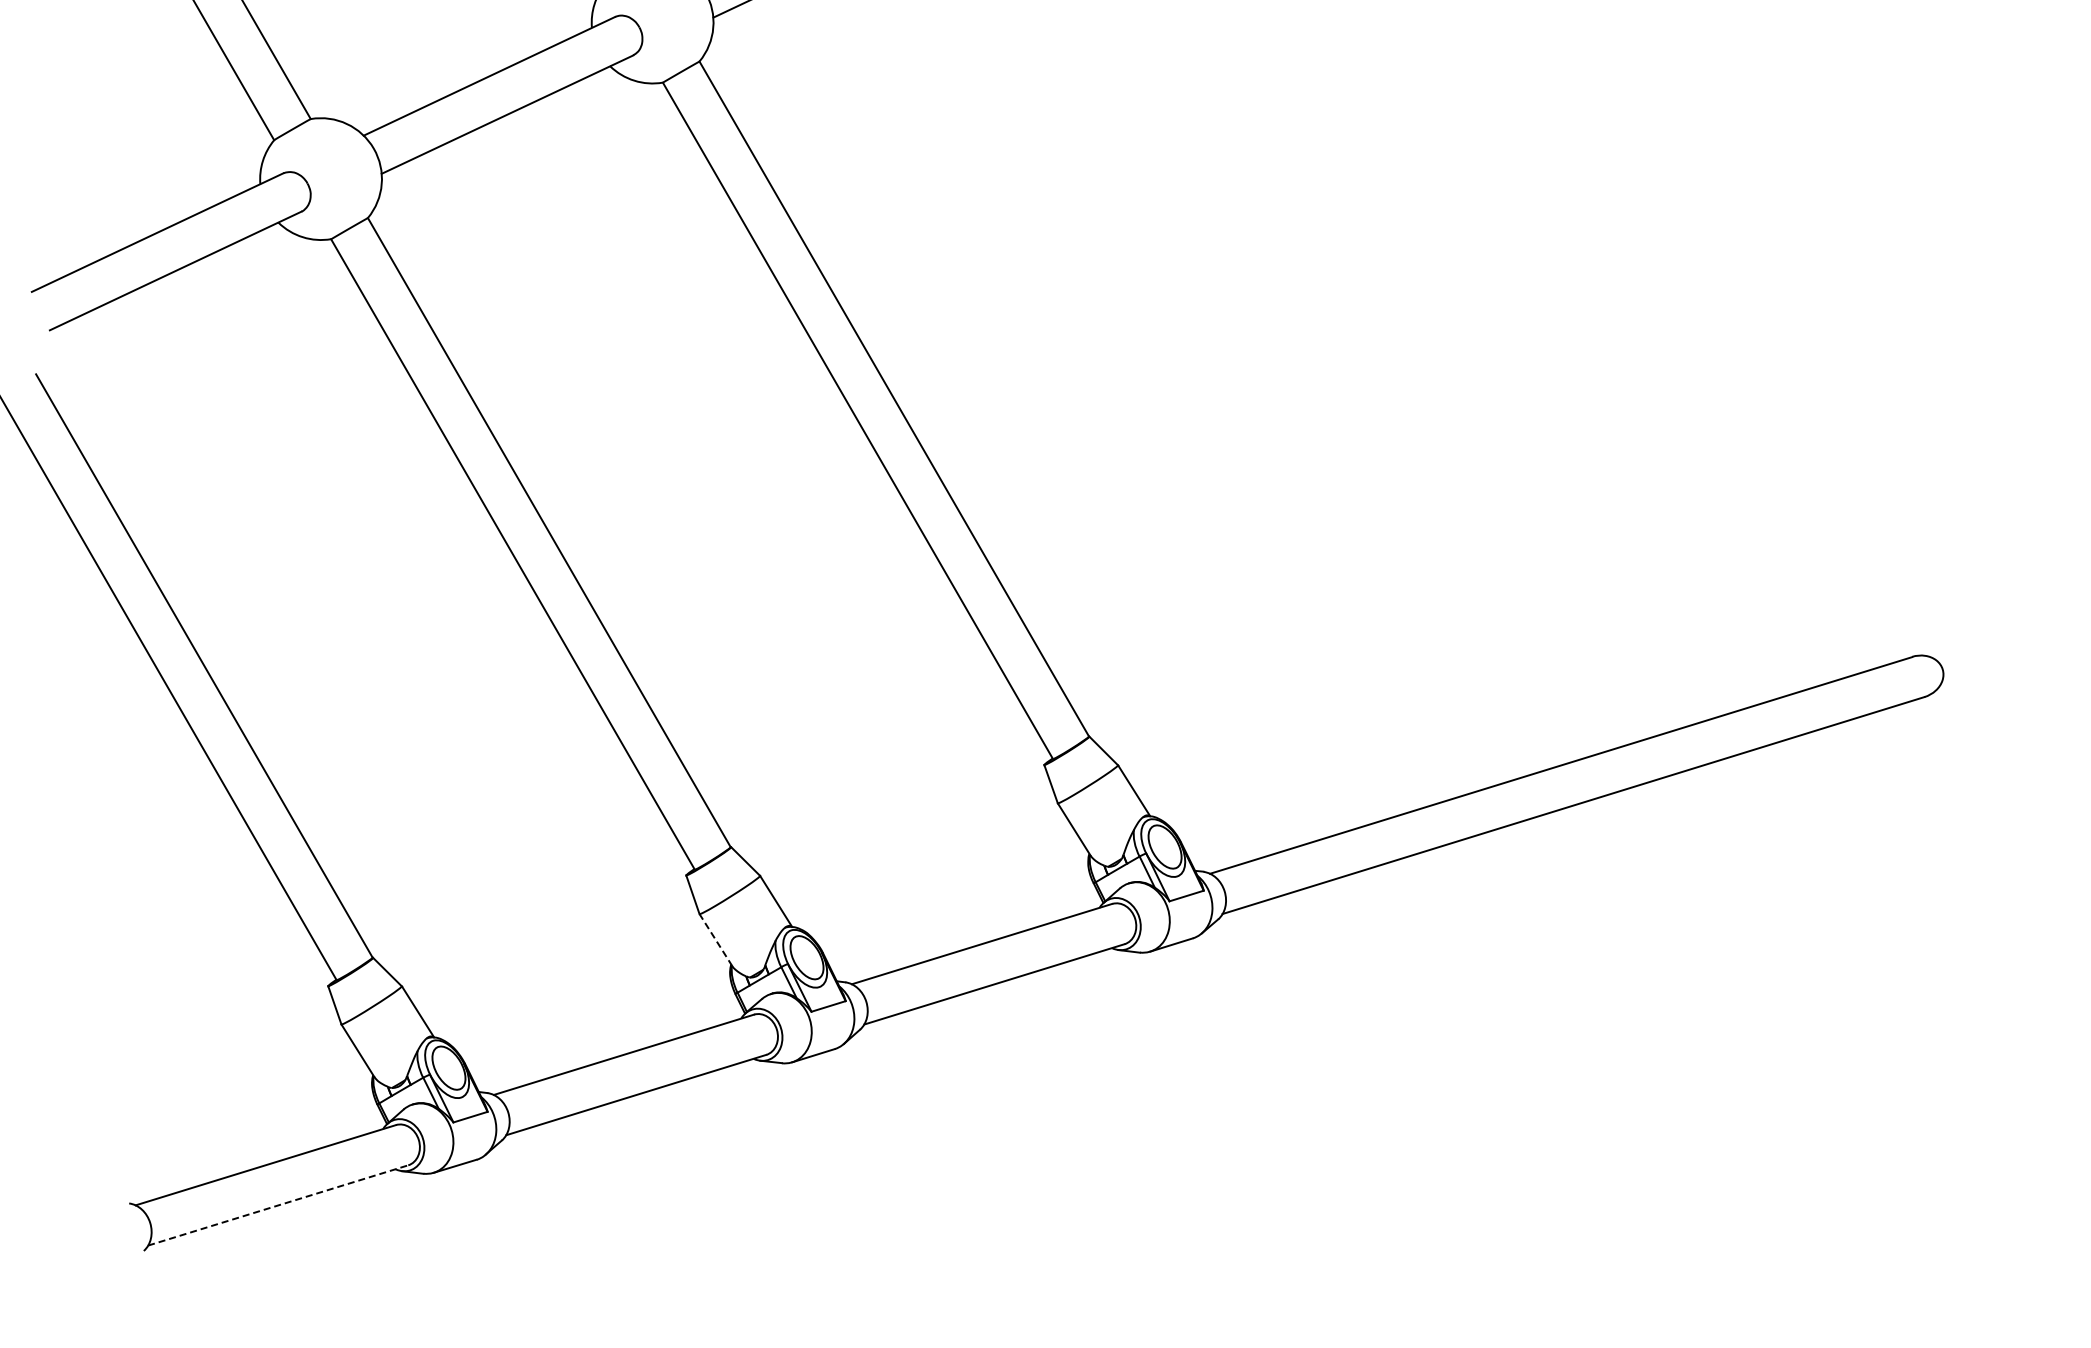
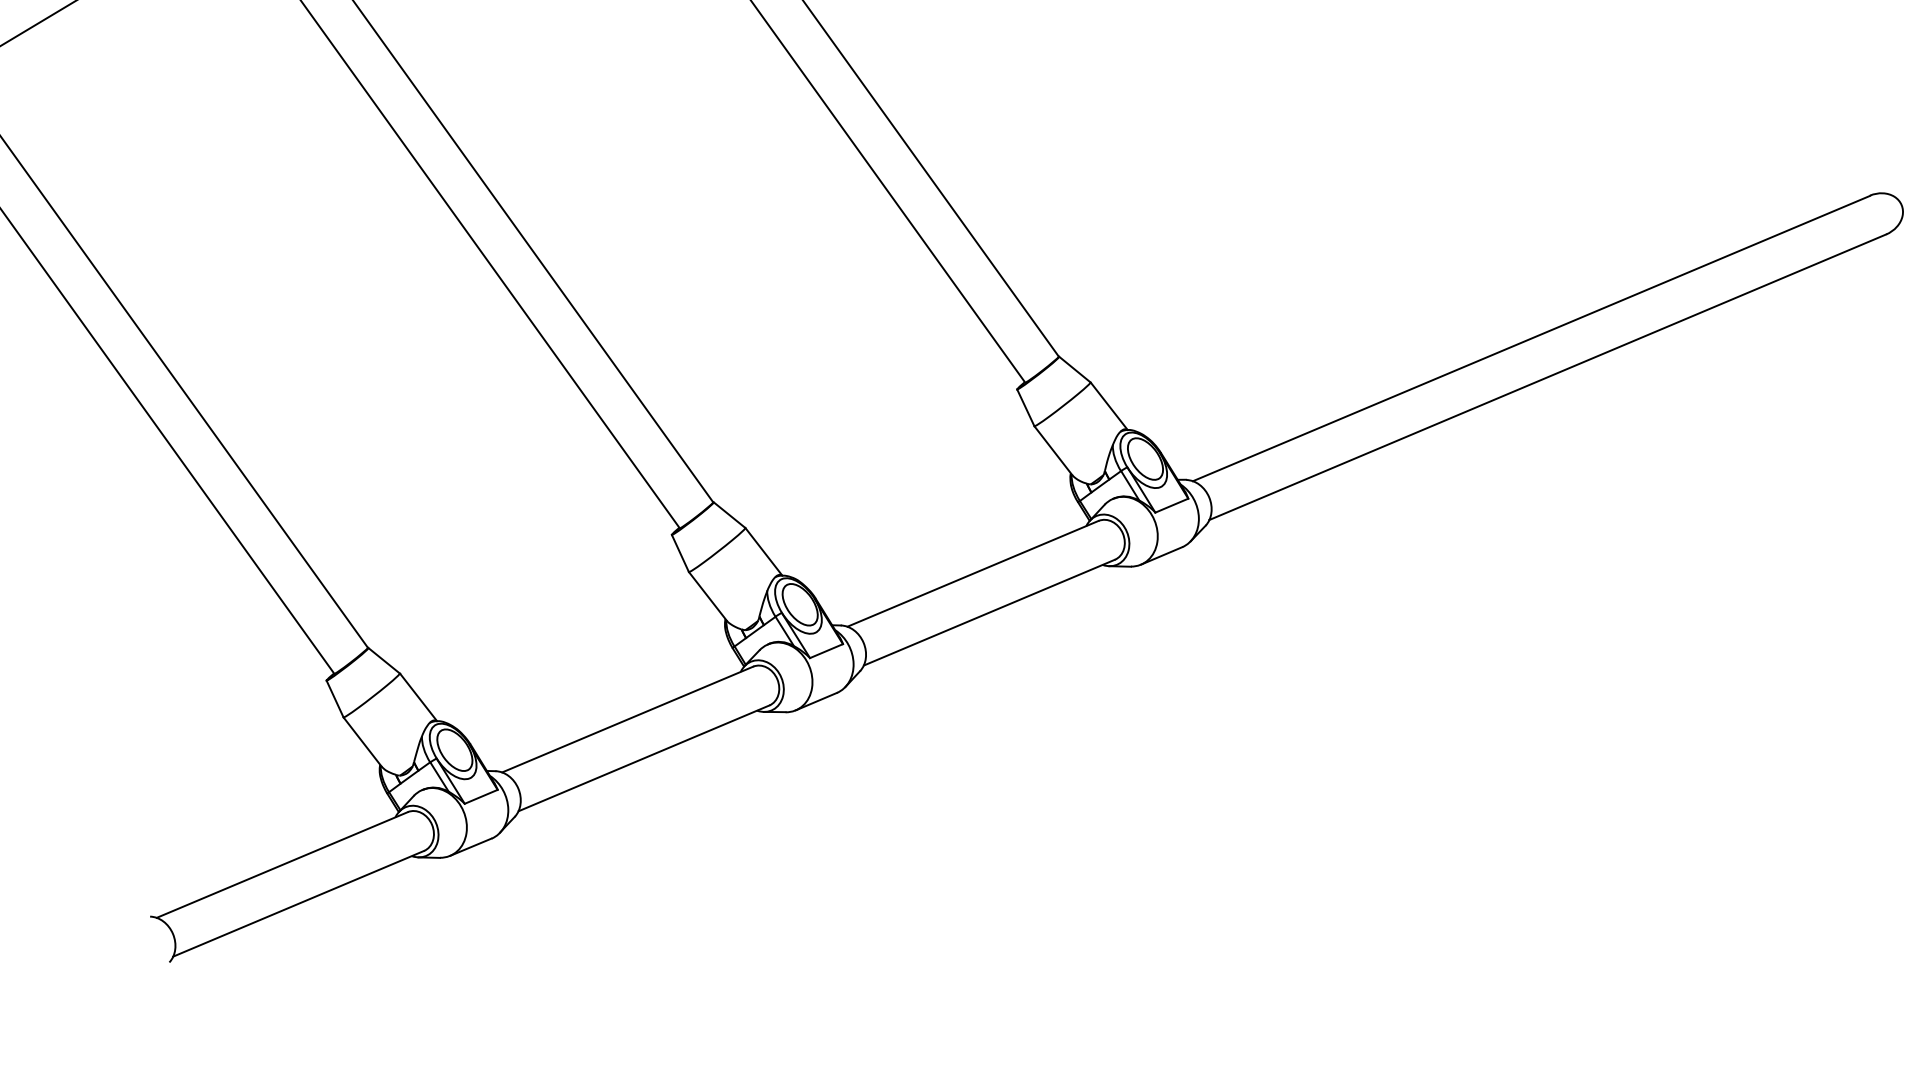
line: (715, 940) -> (707, 596), dashed -> solid
line: (278, 1205) -> (298, 903), dashed -> solid

